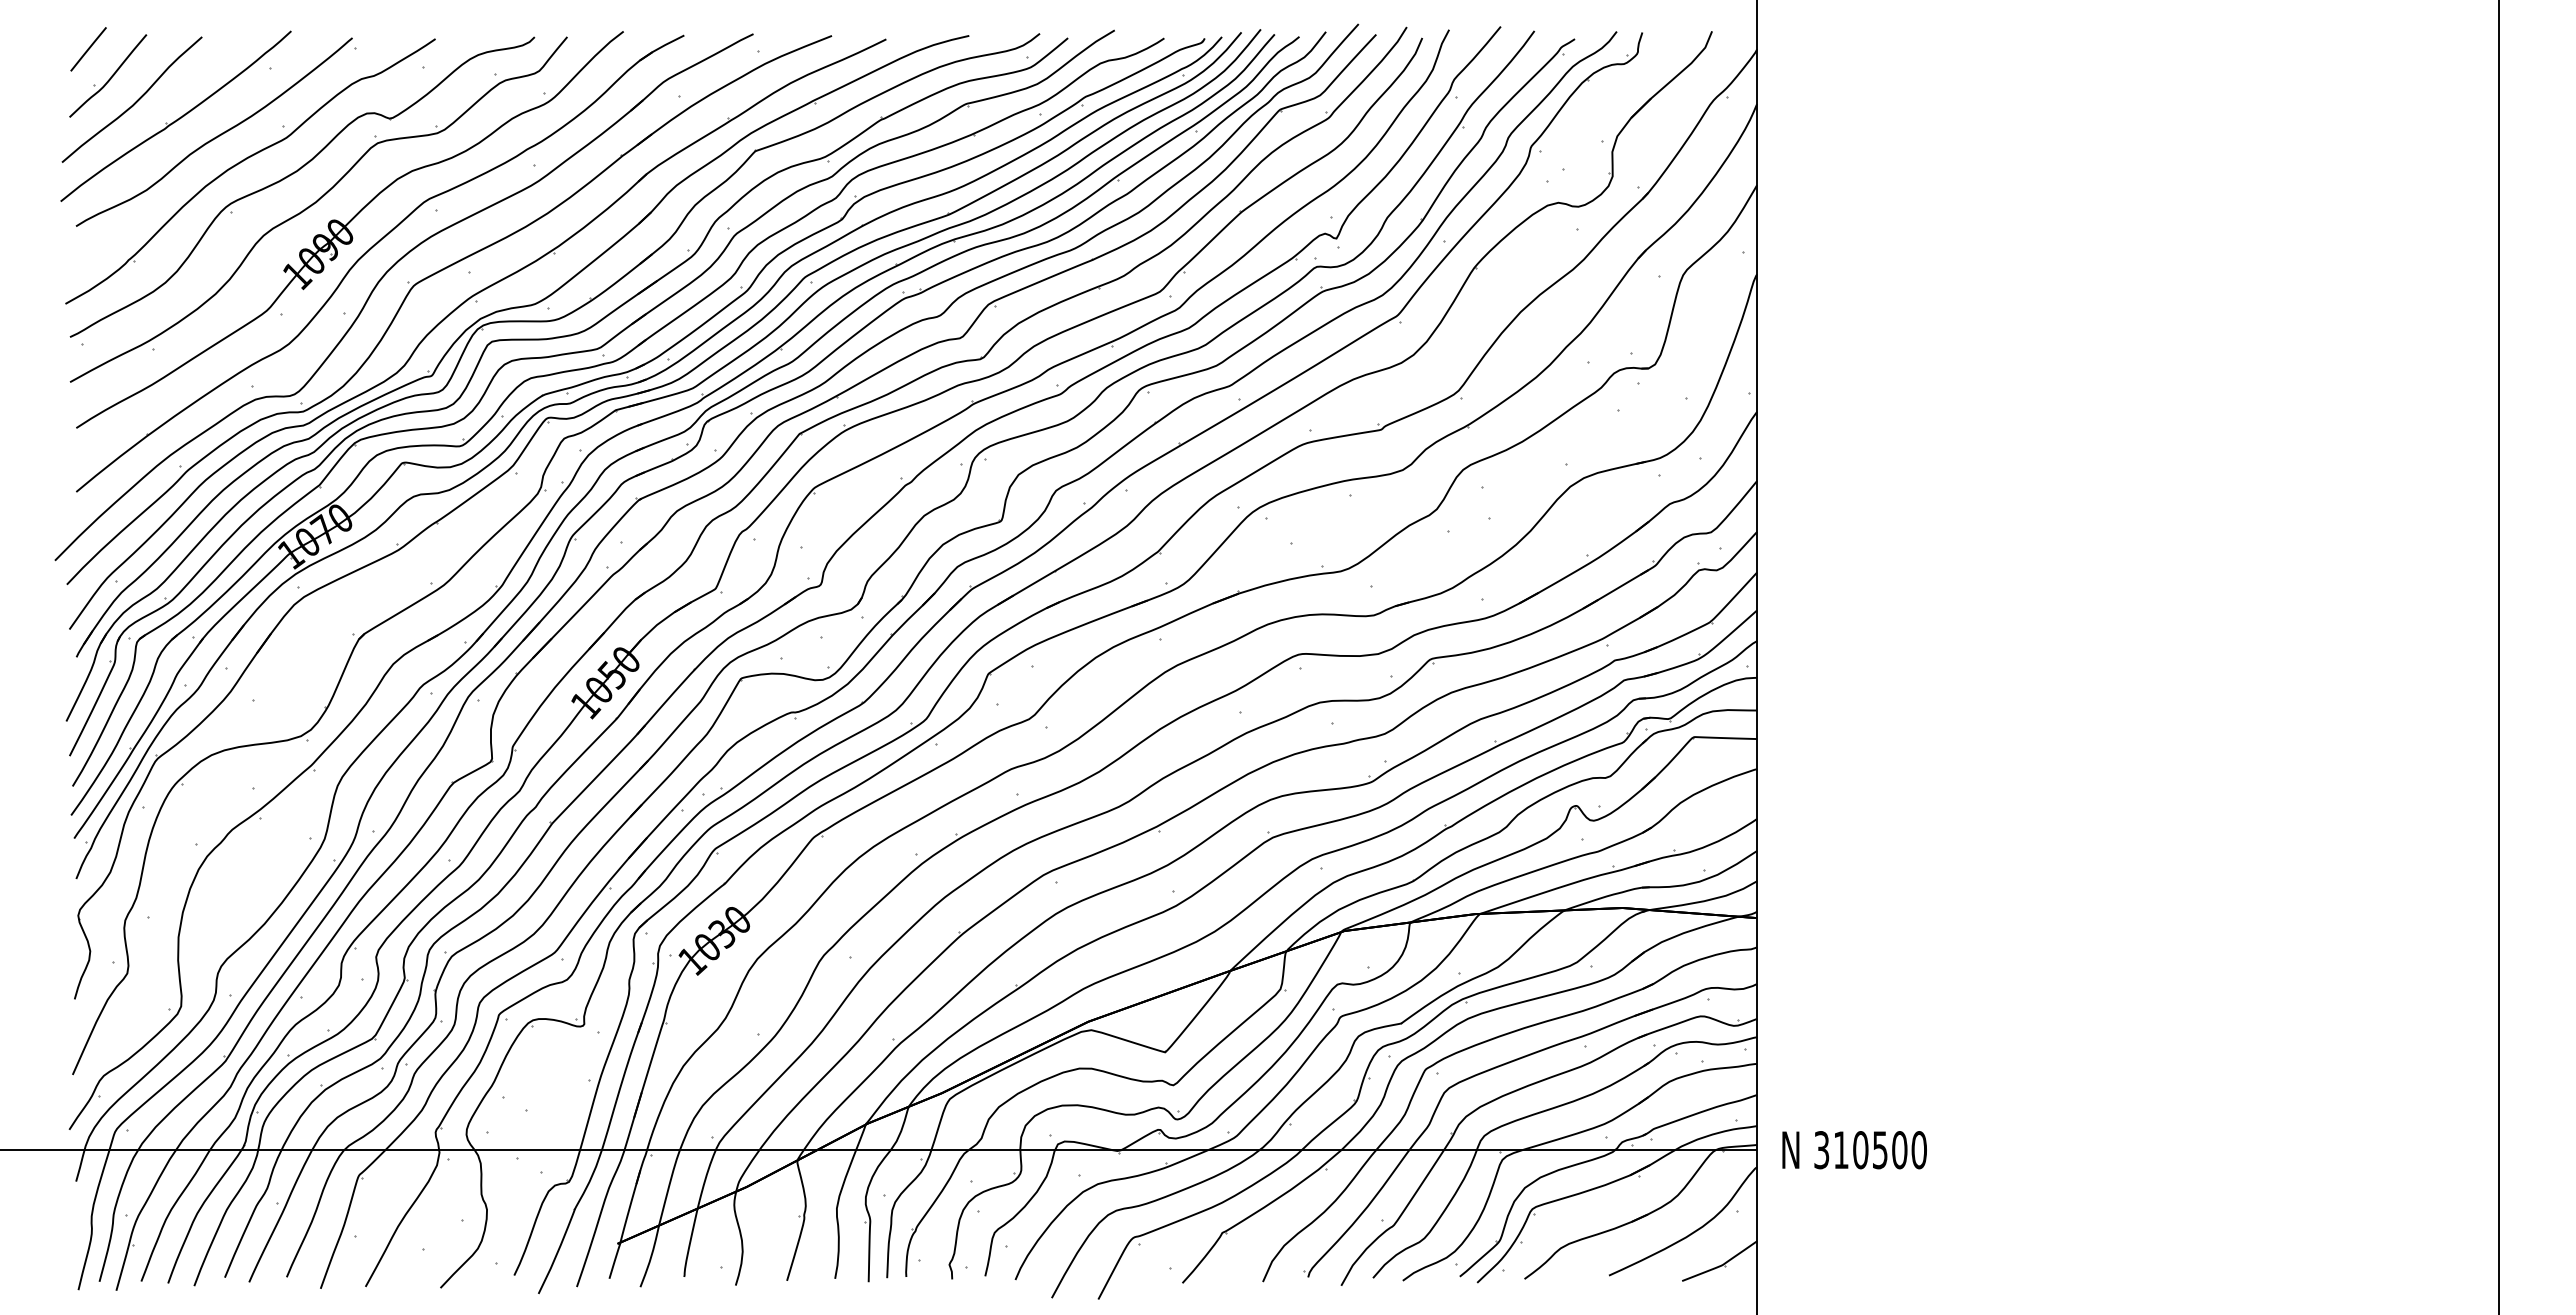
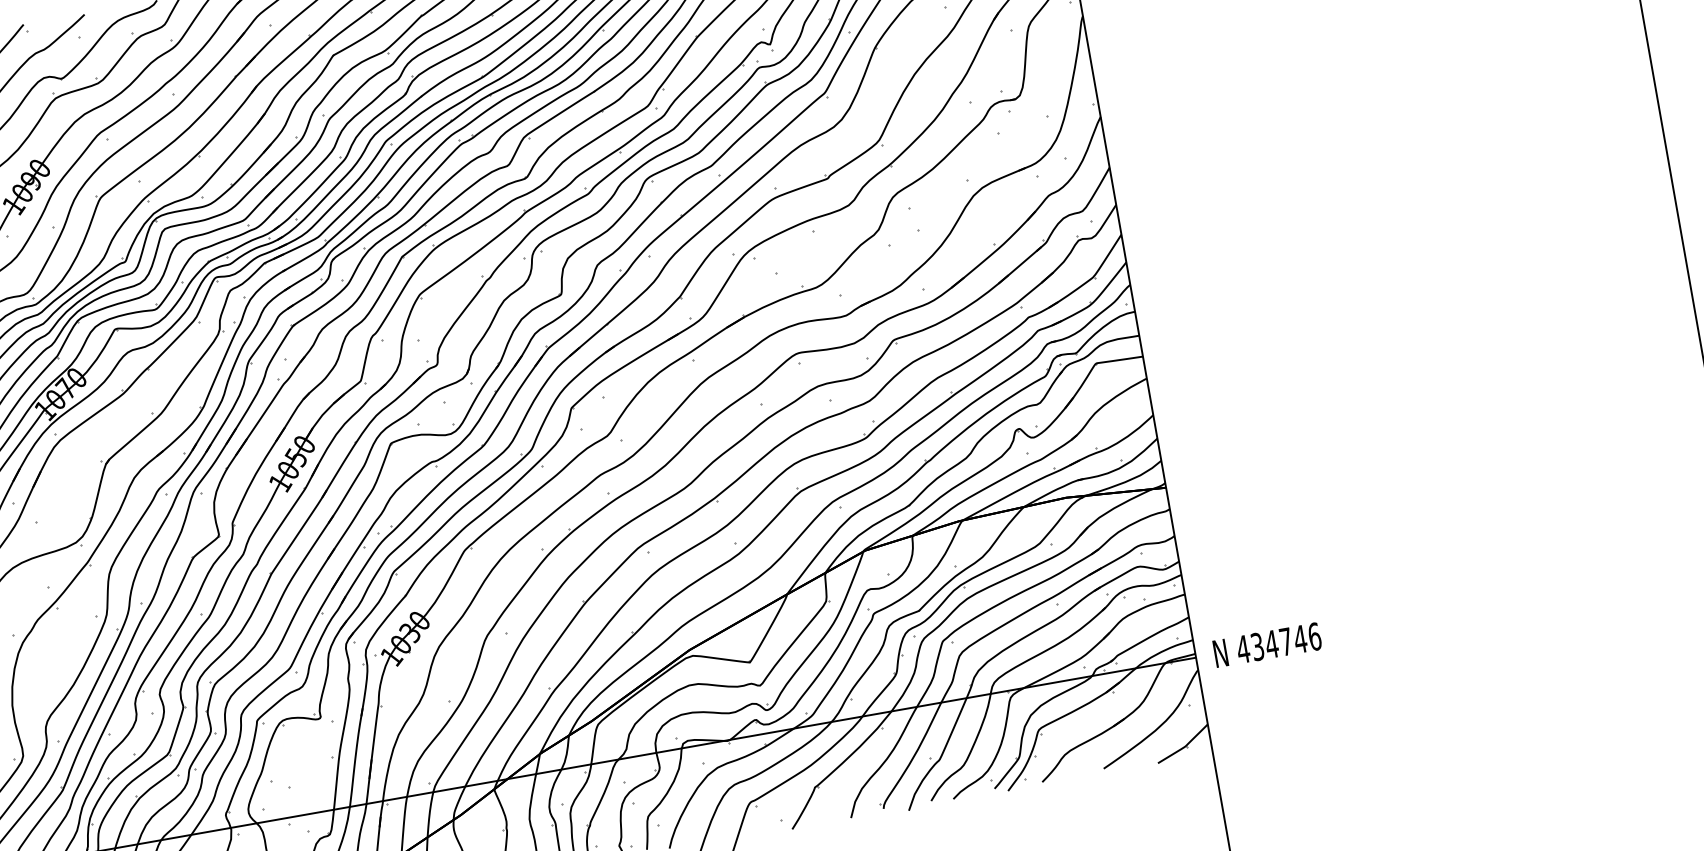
text: (1870, 1150) -> (1279, 643), 310500 -> 434746

